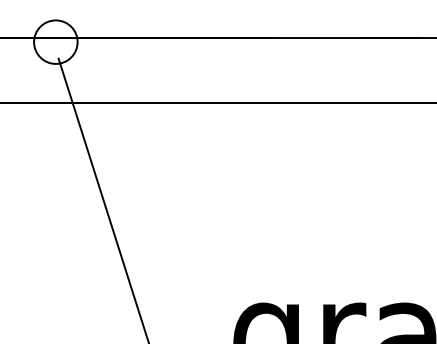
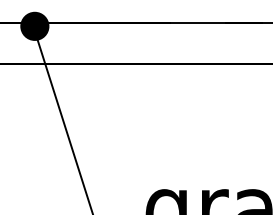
fill: (55, 40) -> (34, 25), added

